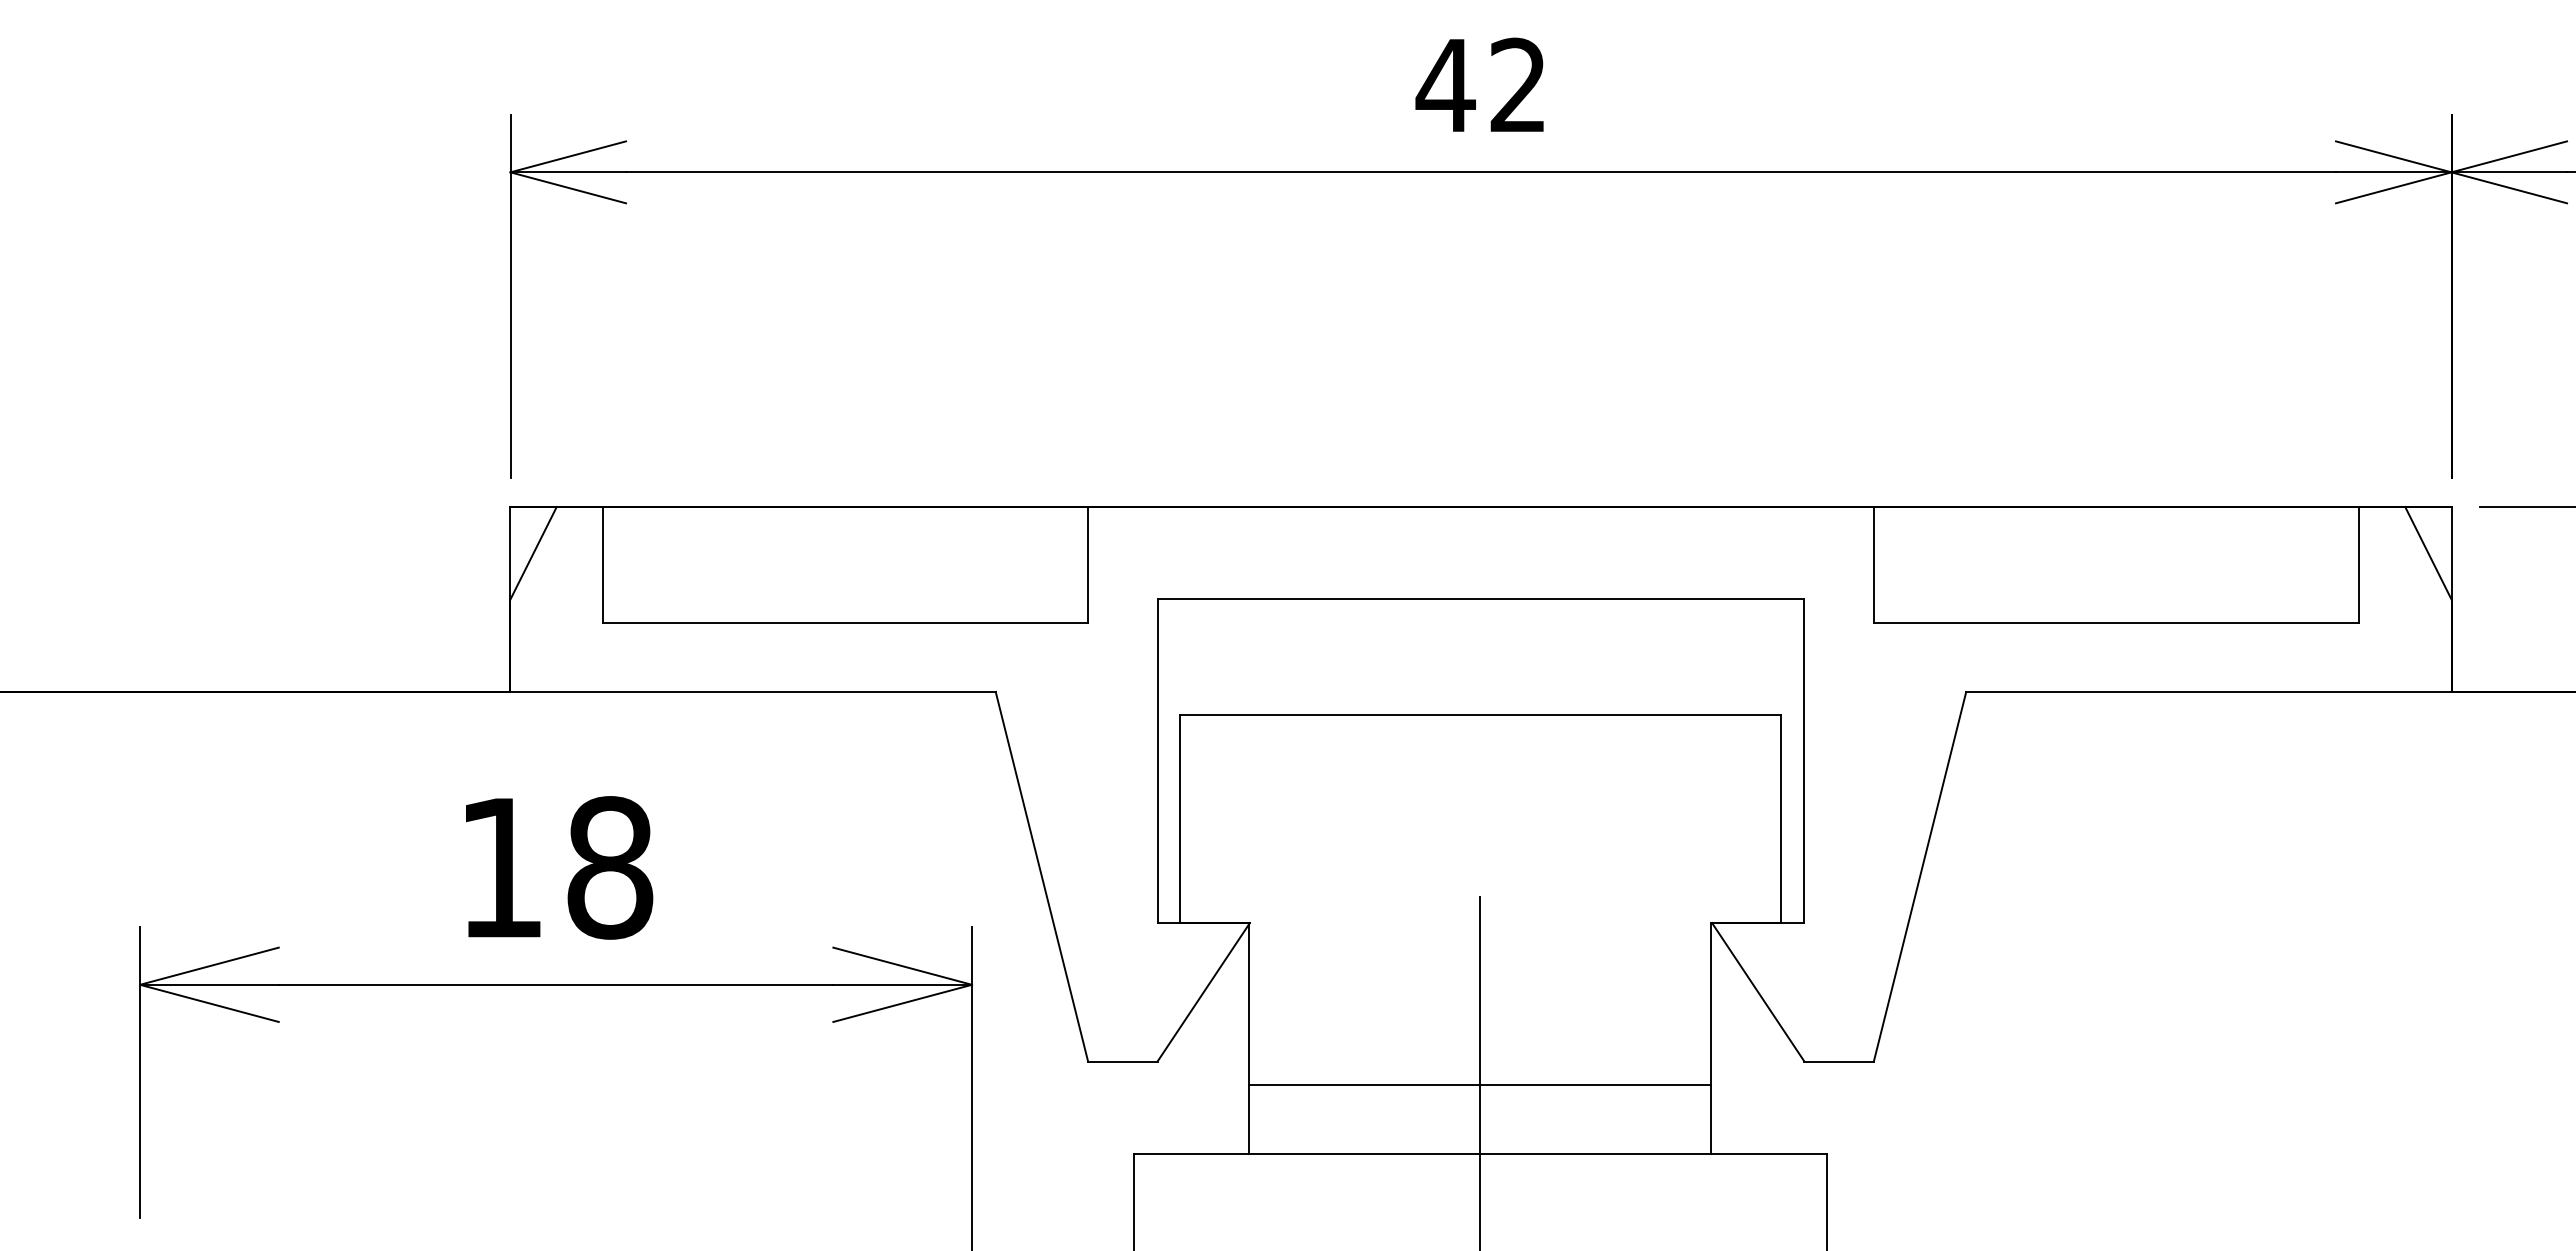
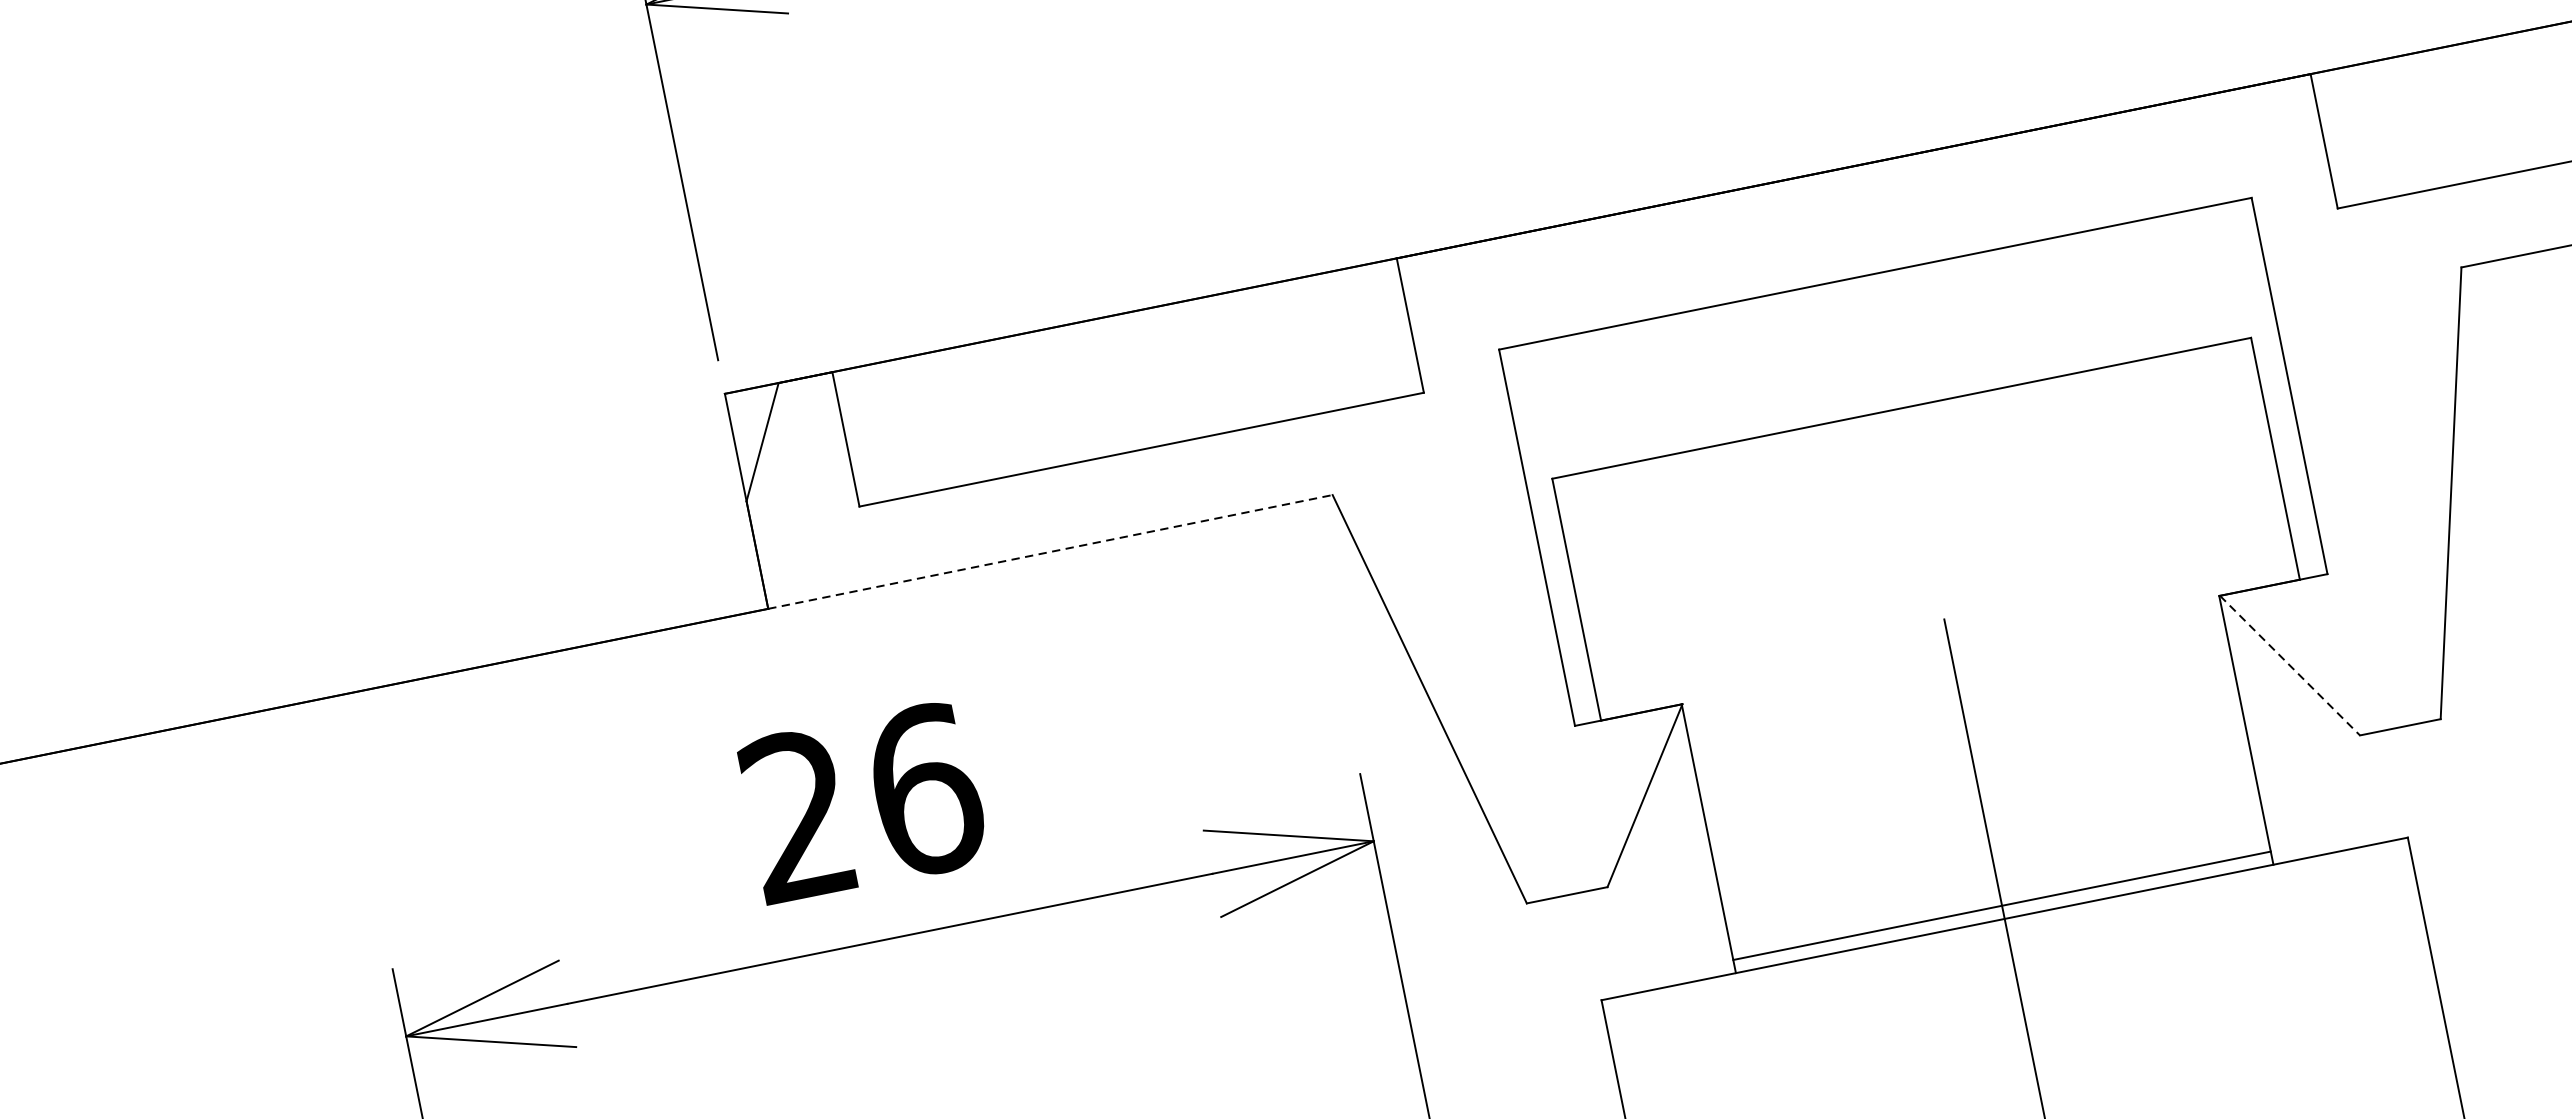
line: (753, 691) -> (1050, 551), solid -> dashed
text: (556, 867) -> (862, 802), 18 -> 26
line: (1758, 992) -> (2290, 665), solid -> dashed
line: (1480, 1084) -> (2002, 905), moved

